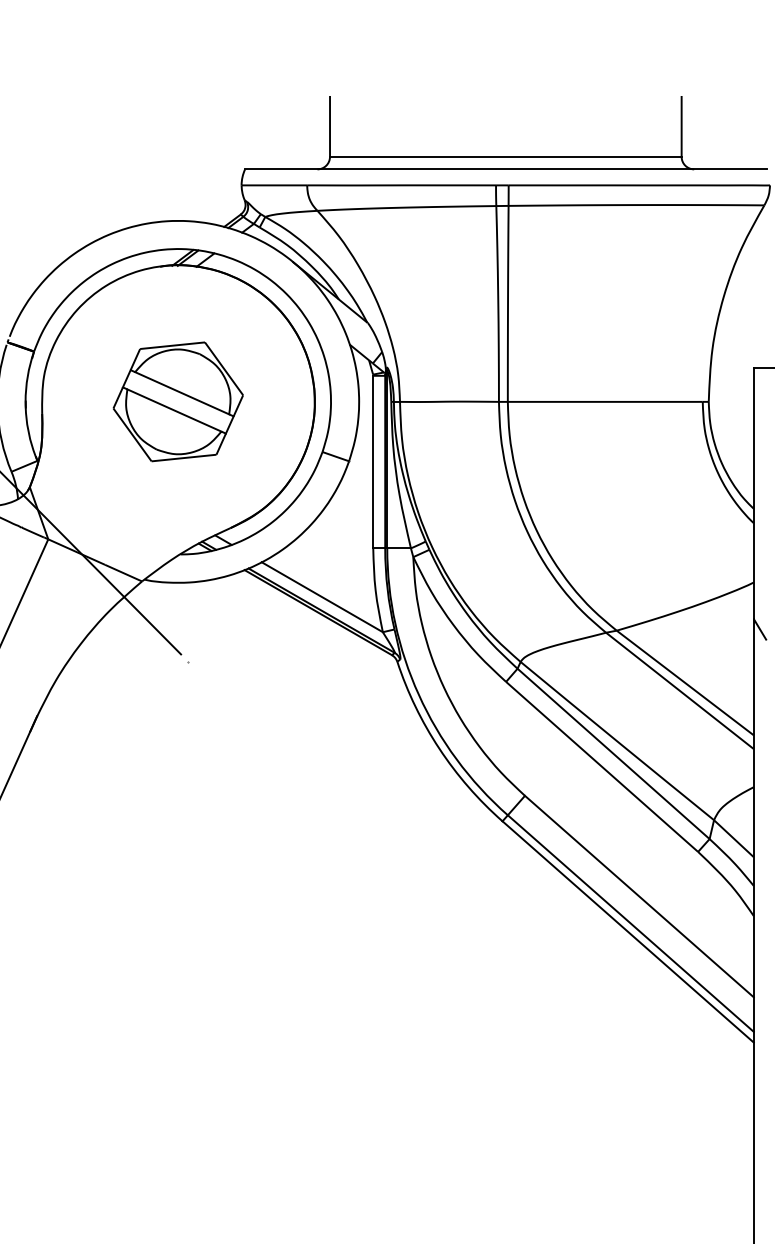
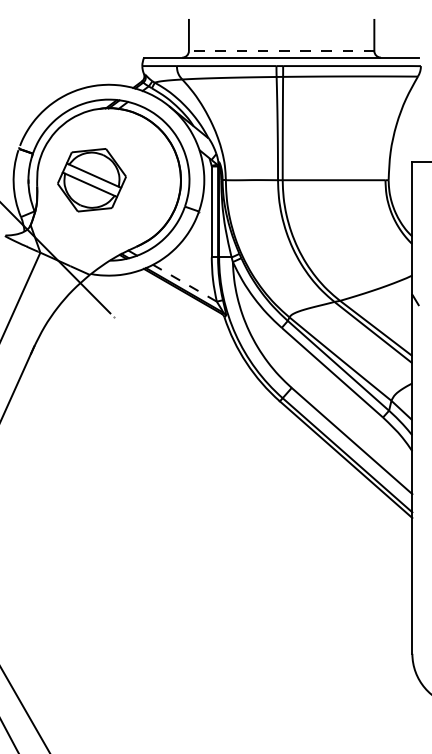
line: (505, 157) -> (281, 51), solid -> dashed
part: (177, 402) -> (91, 180), moved
line: (321, 597) -> (184, 283), solid -> dashed

